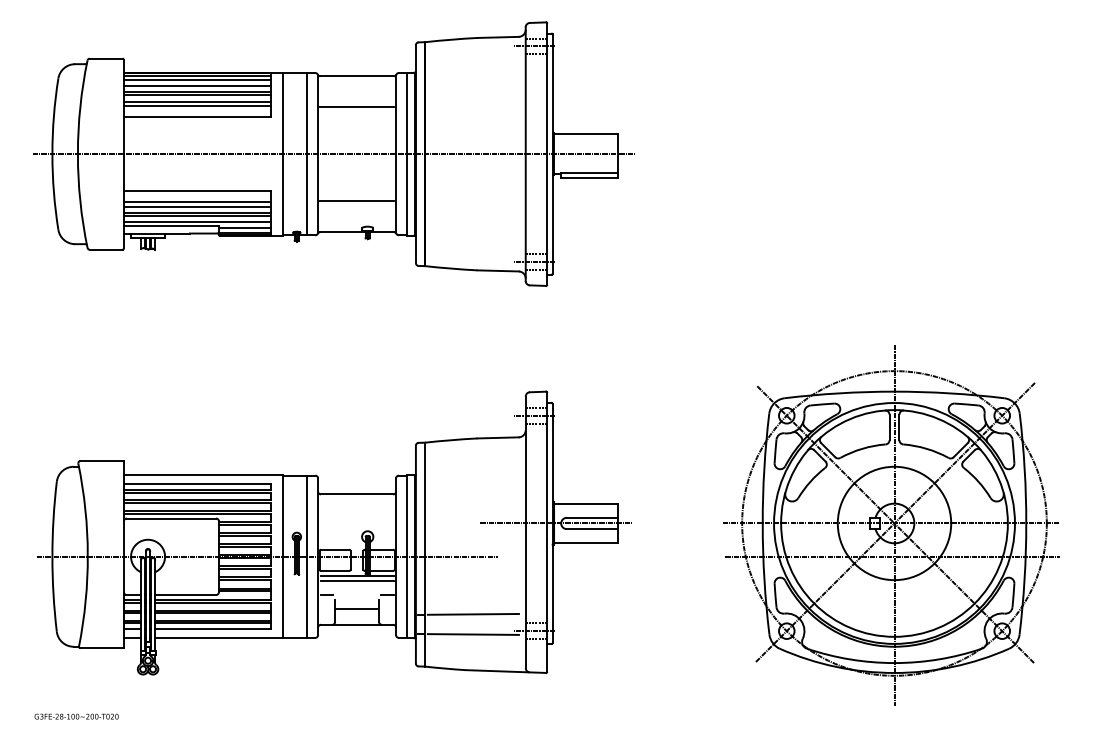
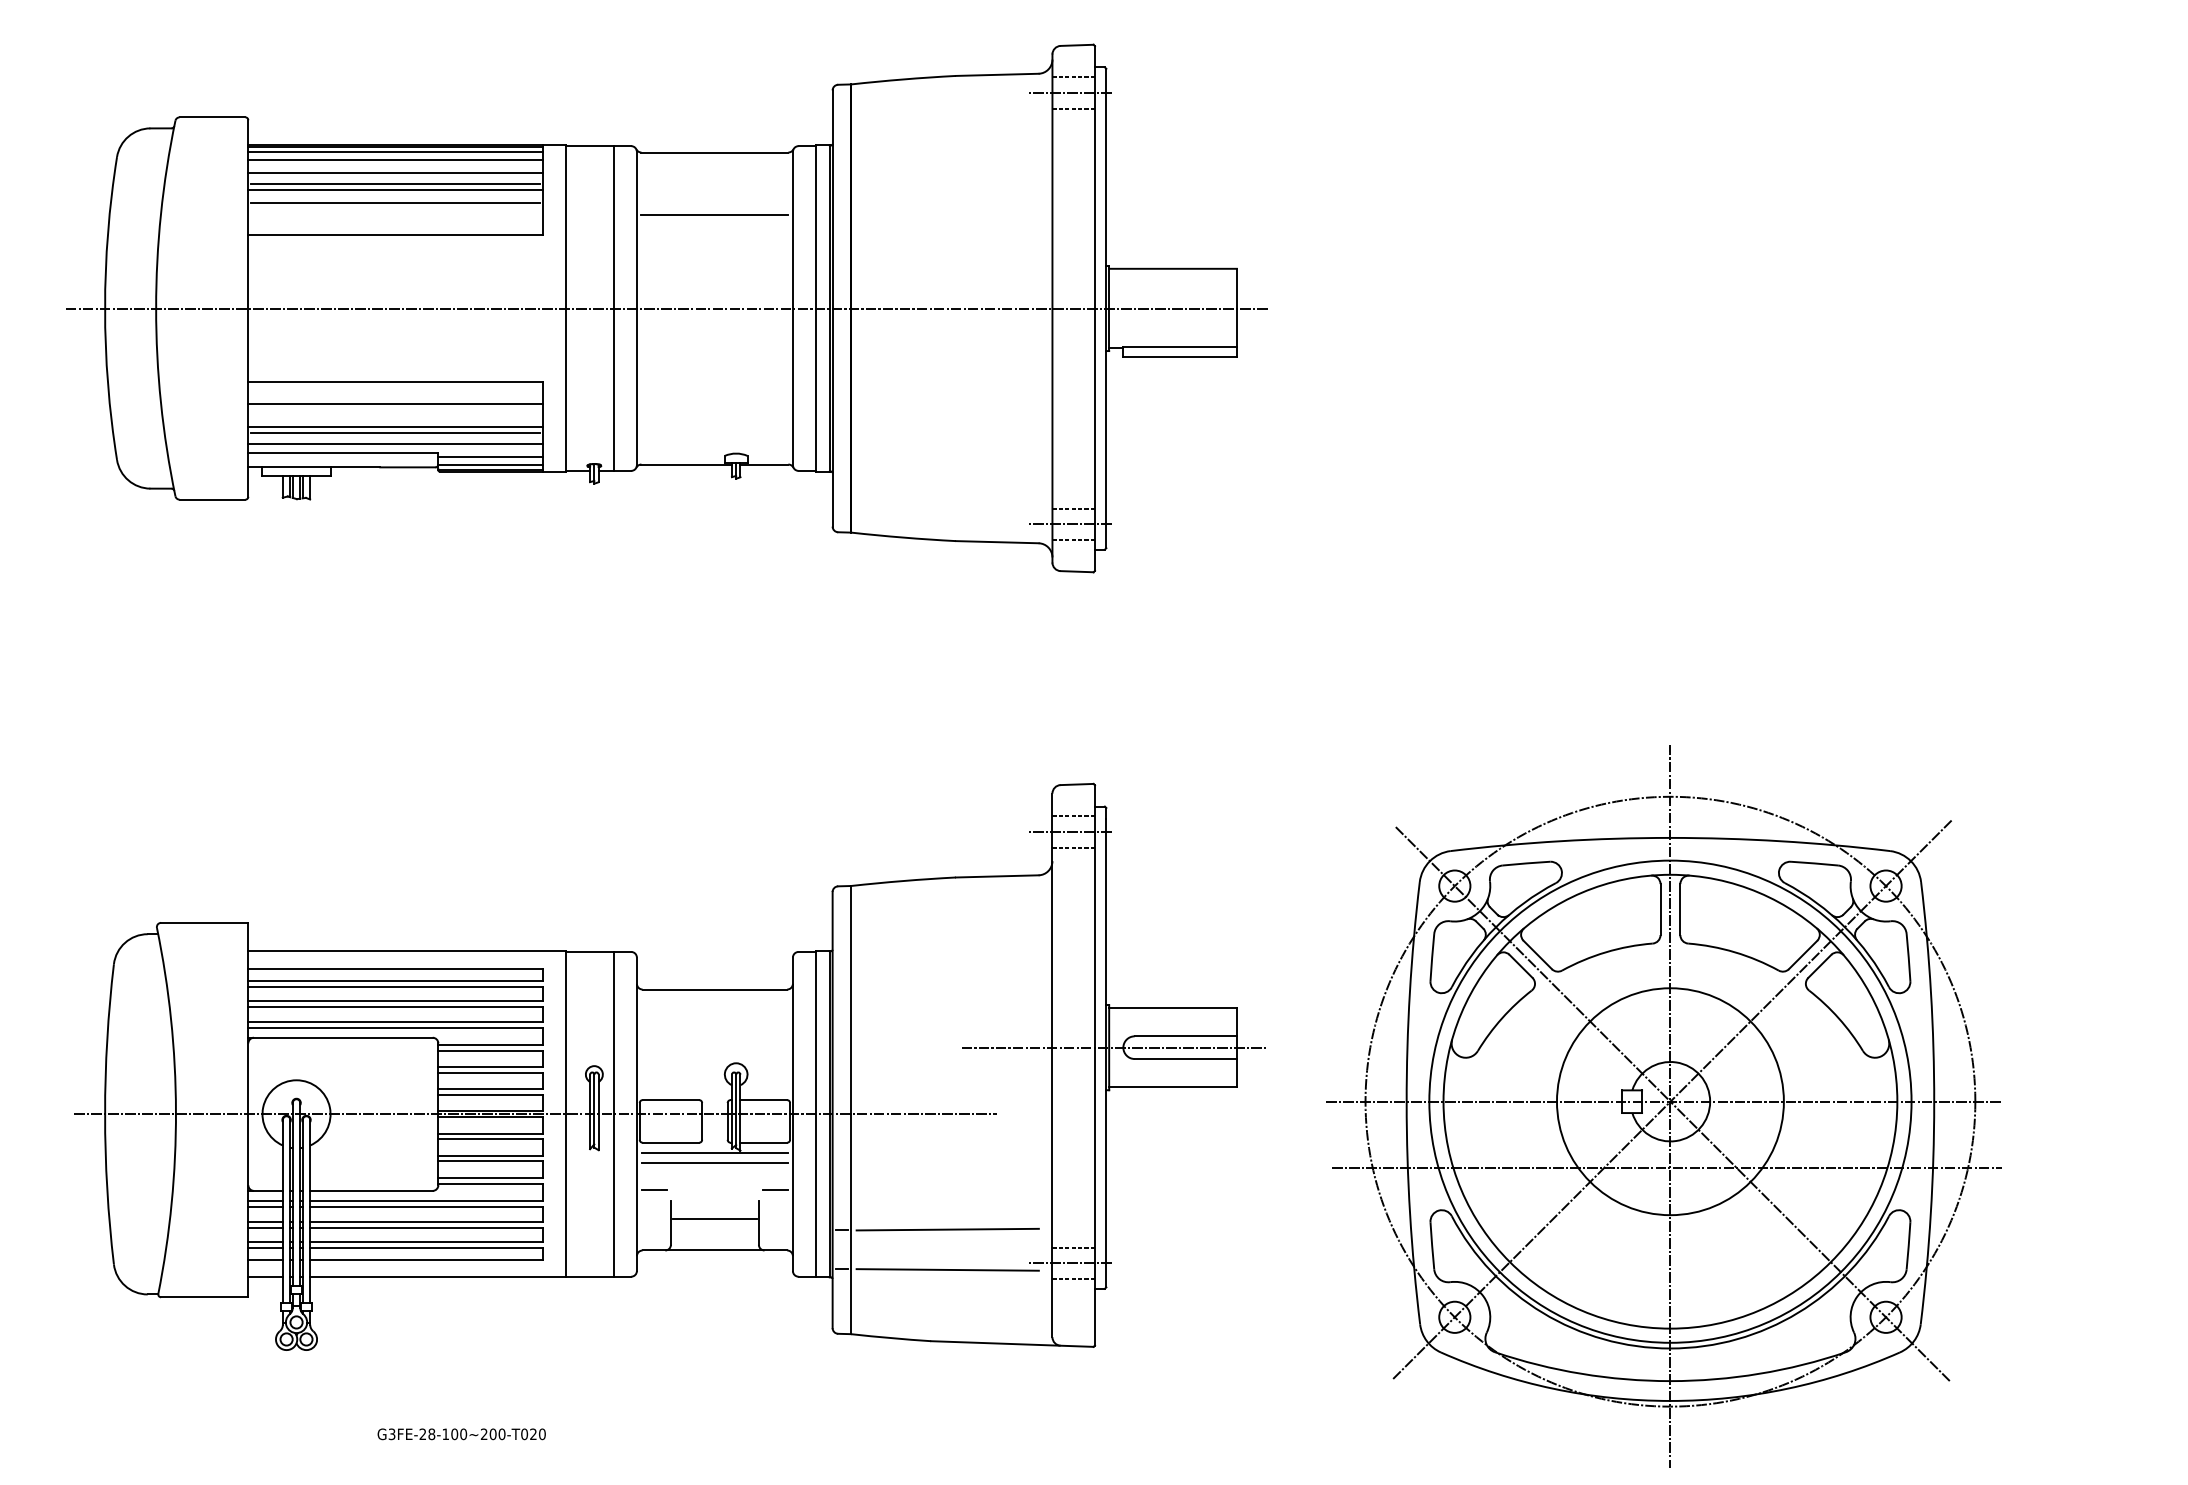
line: (197, 106) -> (395, 213), removed
line: (356, 200) -> (713, 401), removed
line: (197, 206) -> (395, 413), removed
part: (891, 525) -> (1664, 1105), moved
text: (76, 716) -> (461, 1434), moved

